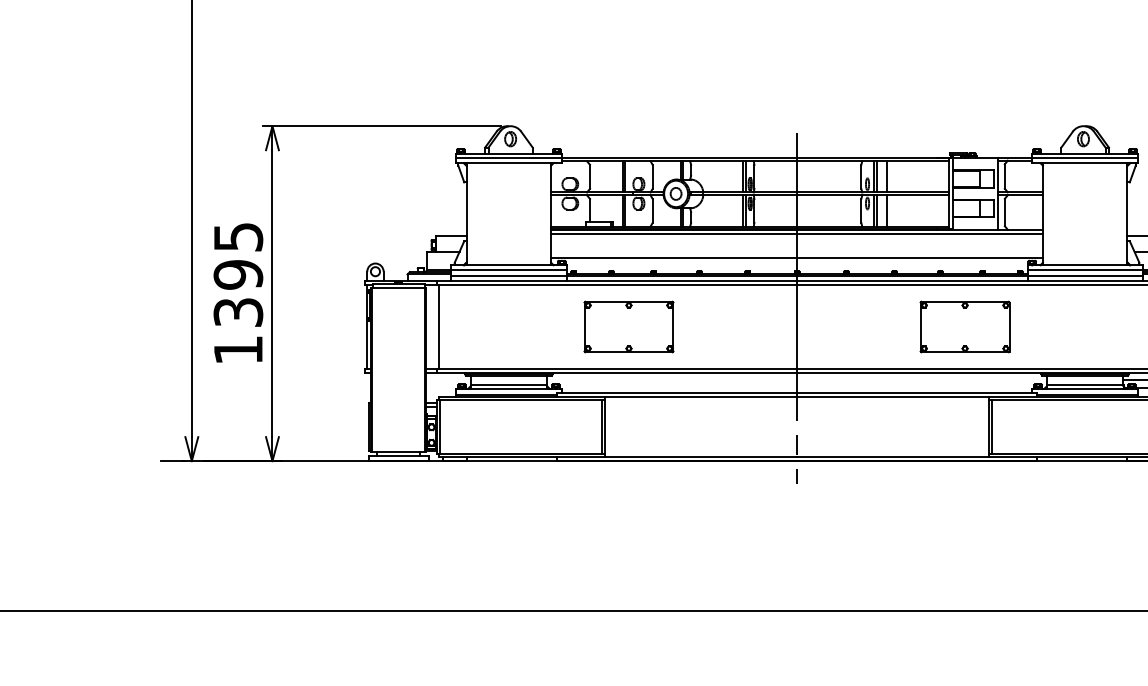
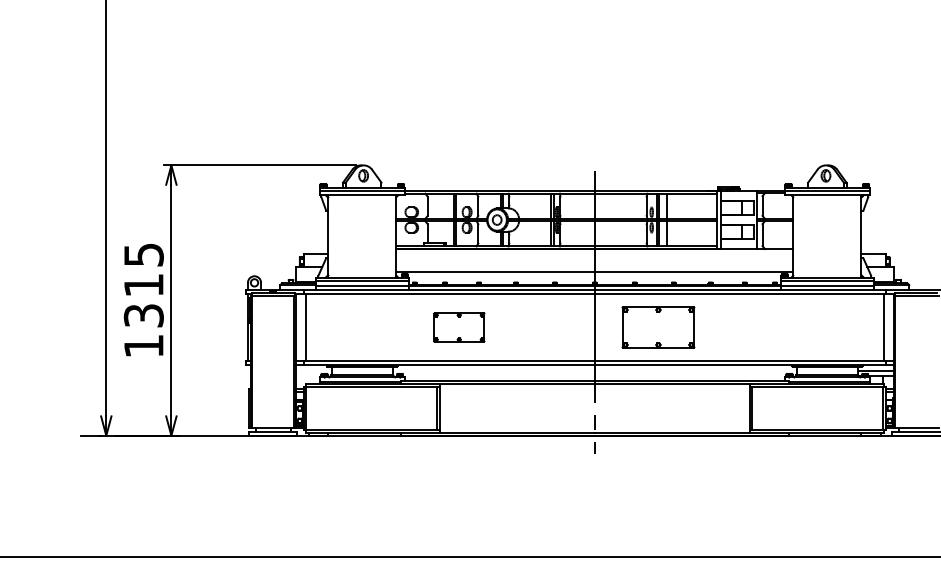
line: (796, 234) -> (594, 252), removed
text: (237, 274) -> (143, 285), 1395 -> 1315
part: (629, 327) -> (459, 327), size x0.7
part: (965, 327) -> (658, 327), moved

